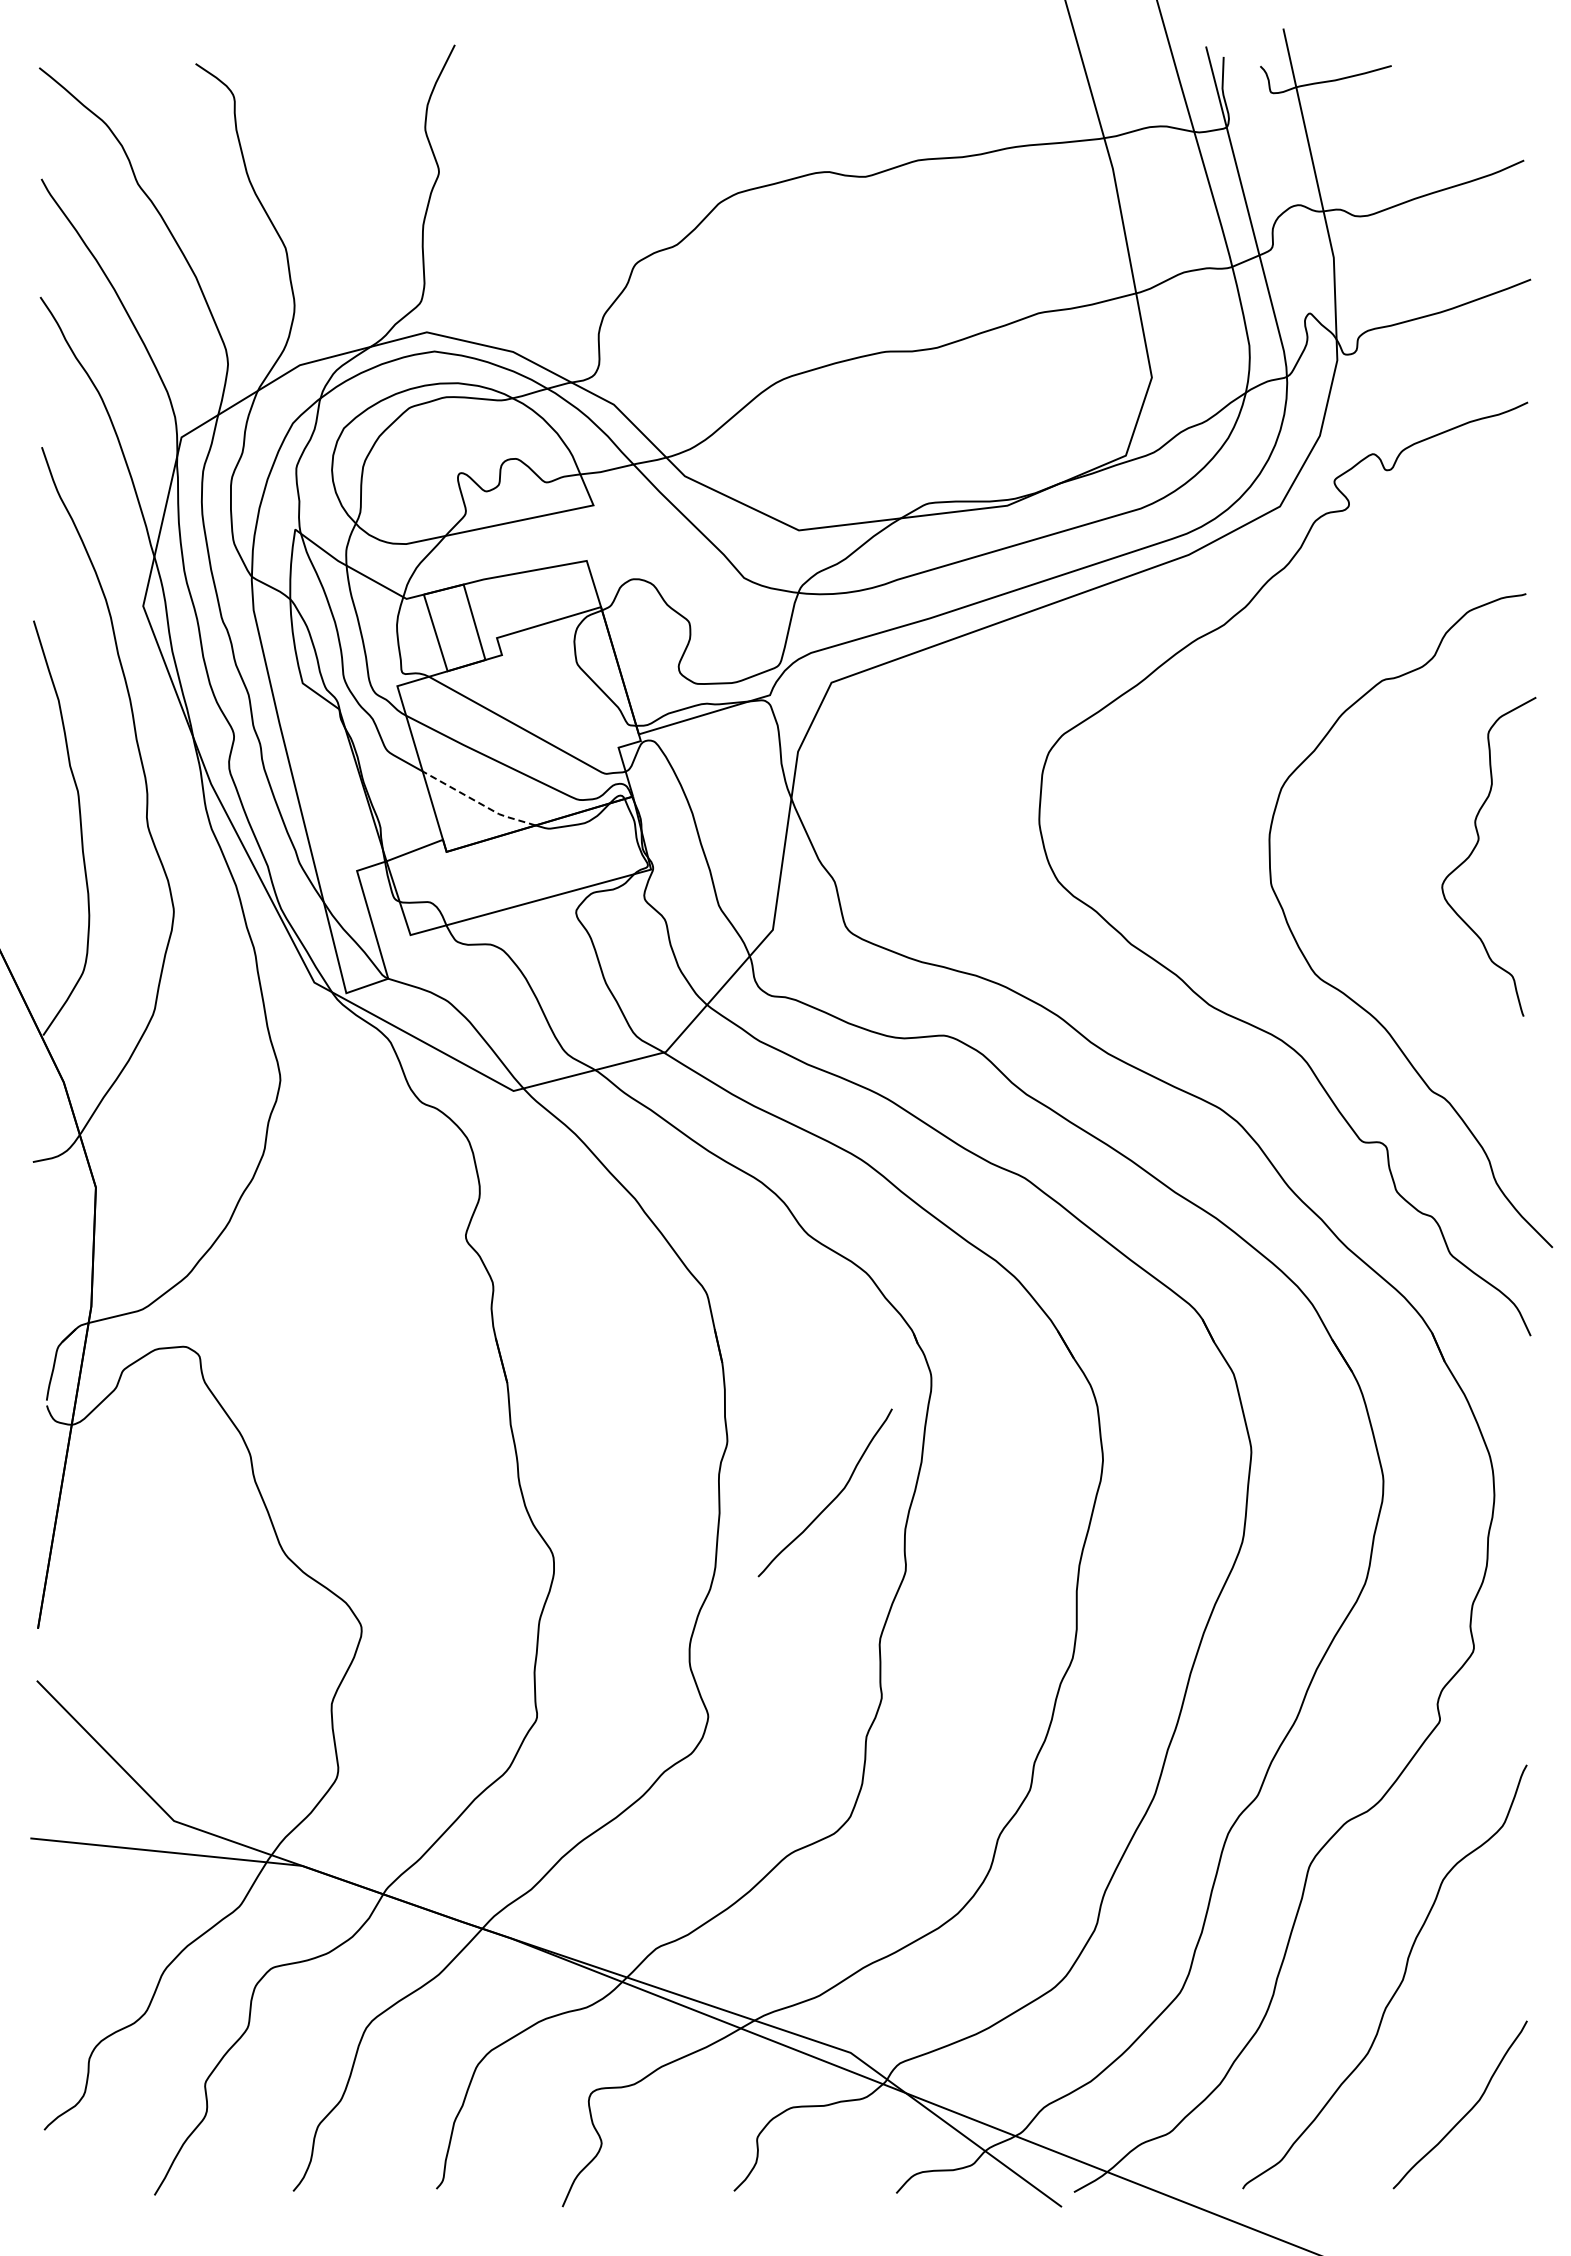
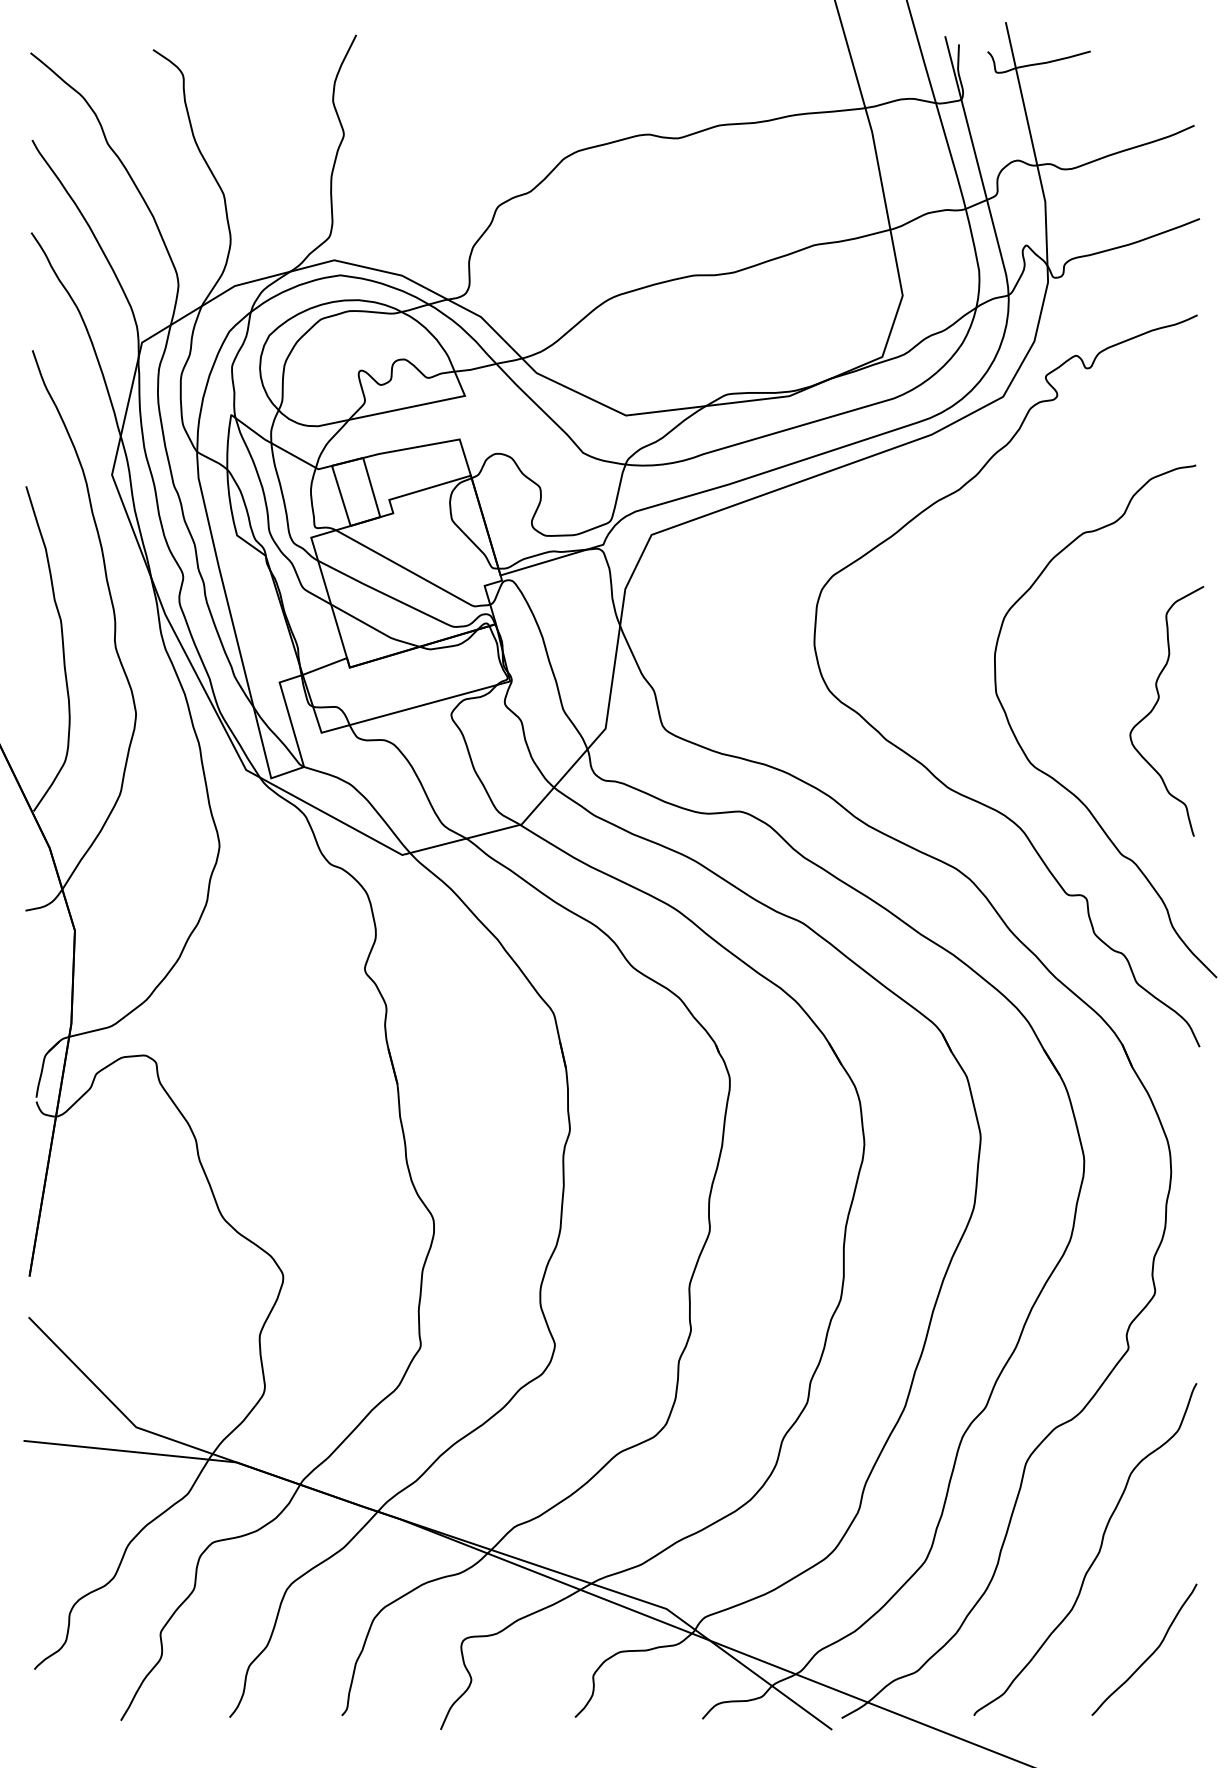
line: (478, 802) -> (374, 628), dashed -> solid
curve: (1474, 850) -> (1155, 706), moved
curve: (832, 1499) -> (652, 1175), removed

